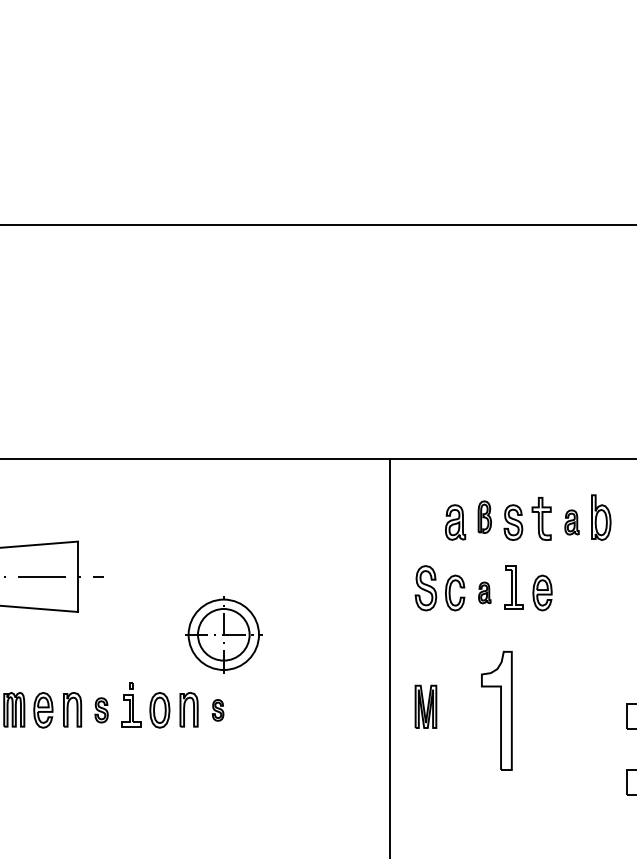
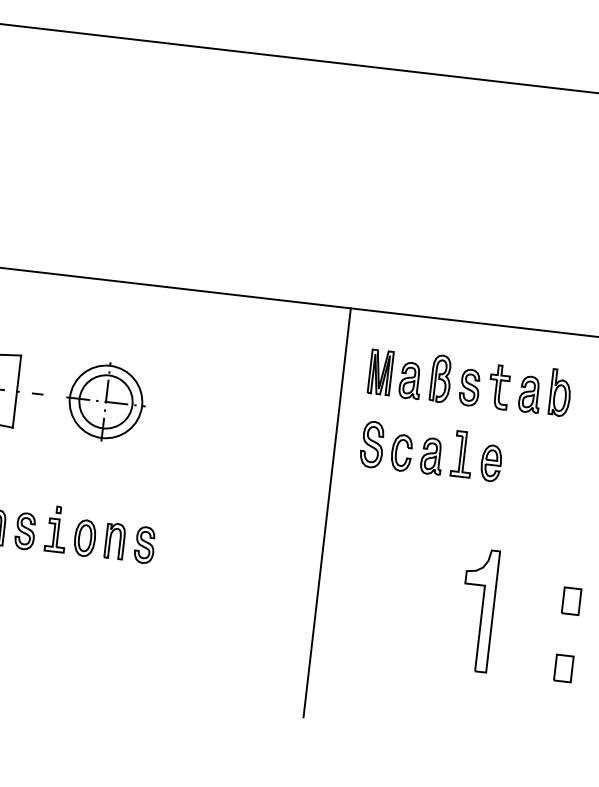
part: (484, 516) -> (440, 378), size x1.43
part: (571, 522) -> (529, 394), size x1.43
part: (484, 592) -> (431, 455), size x1.67
part: (223, 634) -> (105, 401), moved
part: (425, 706) -> (380, 372), moved
part: (101, 710) -> (25, 531), size x1.43
part: (217, 710) -> (144, 545), size x1.67
part: (496, 710) -> (477, 609), moved

